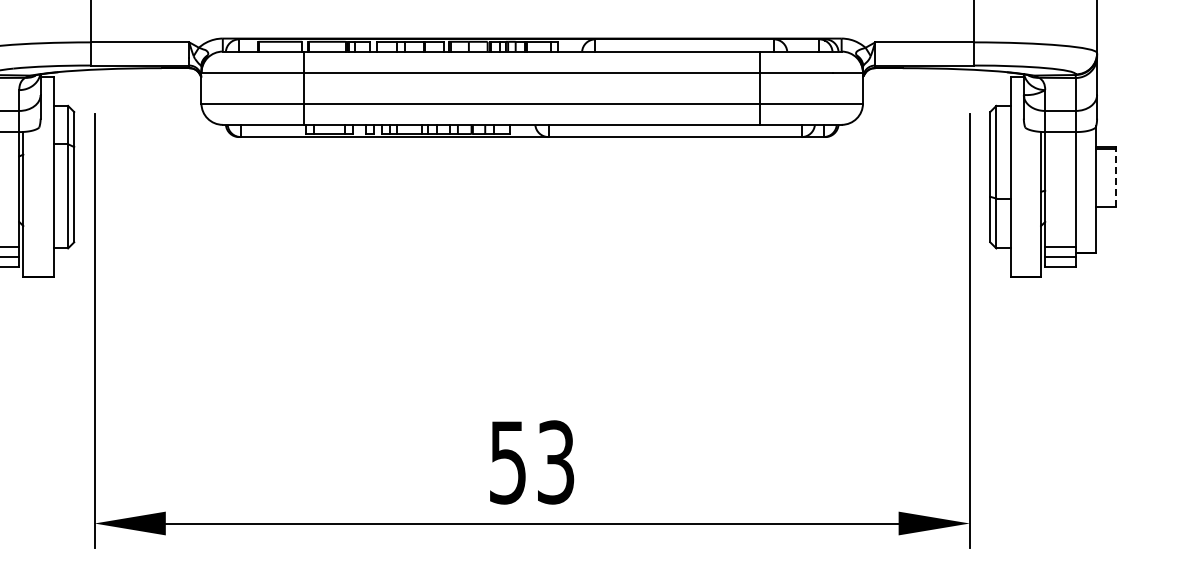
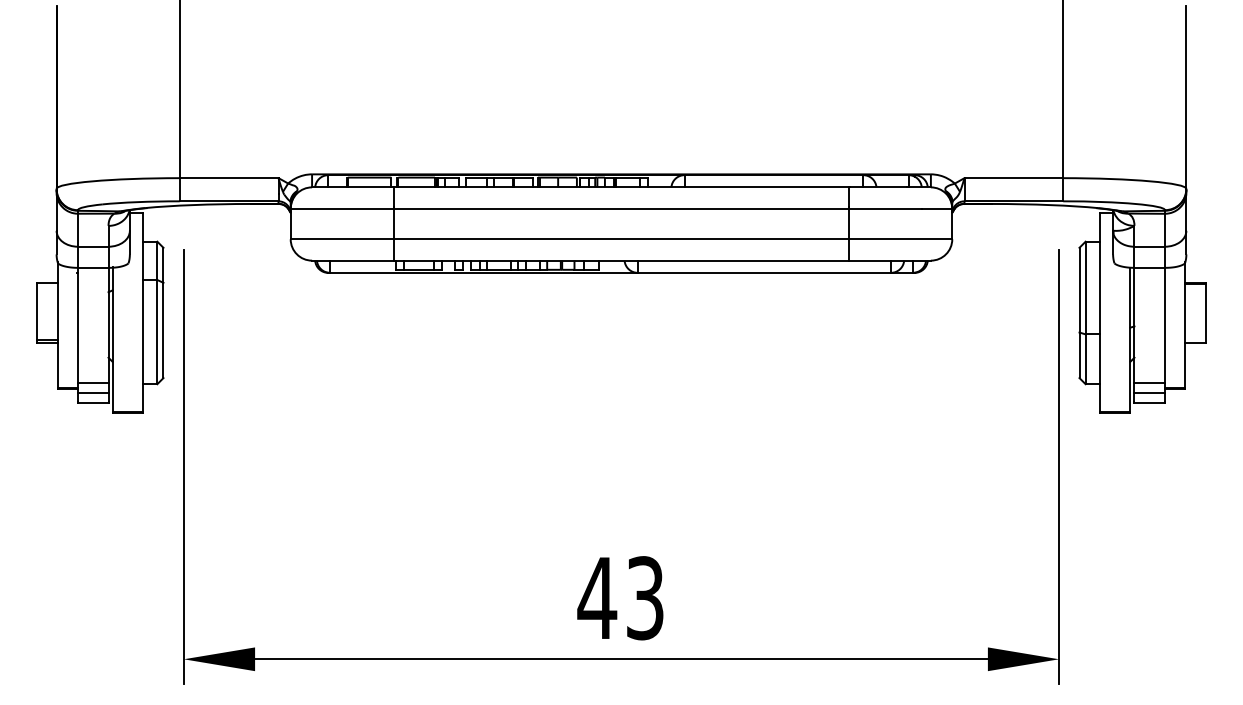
line: (1116, 177) -> (1205, 313), dashed -> solid
text: (508, 462) -> (597, 598), 53 -> 43

